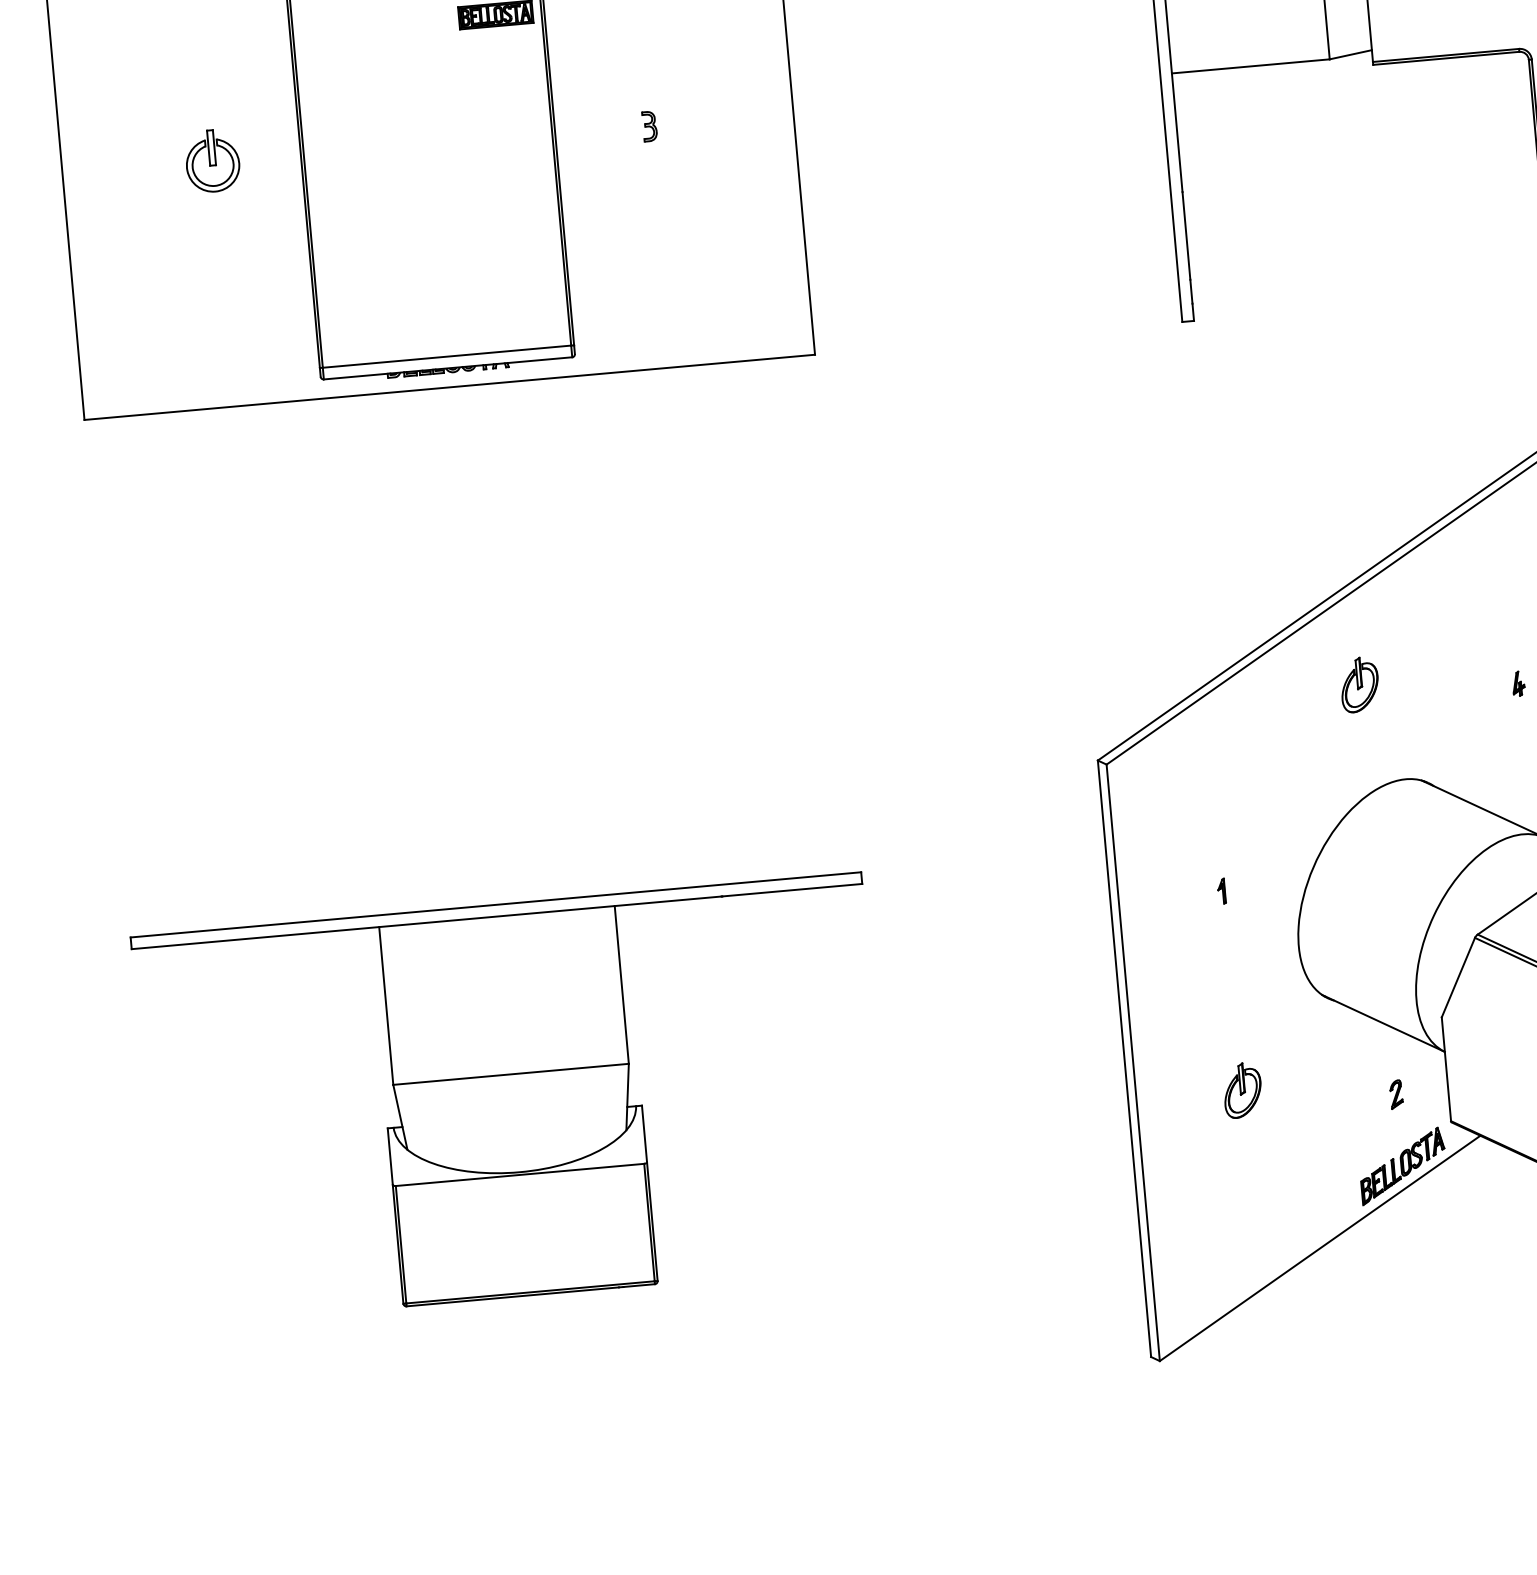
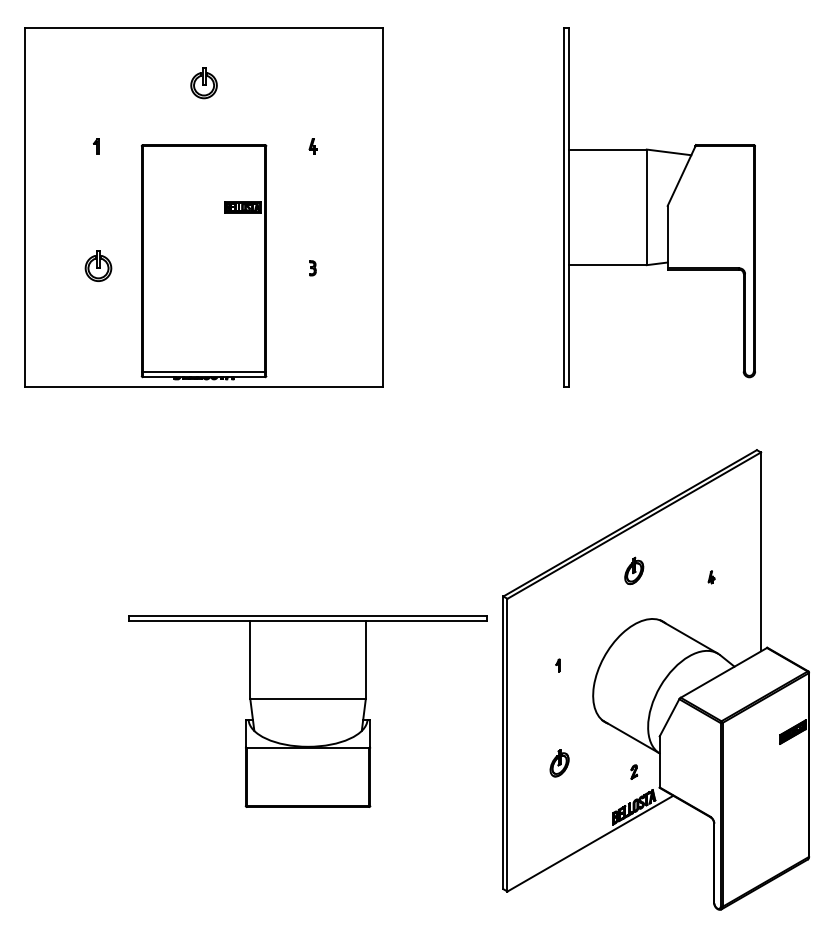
part: (512, 1100) -> (307, 711), moved

